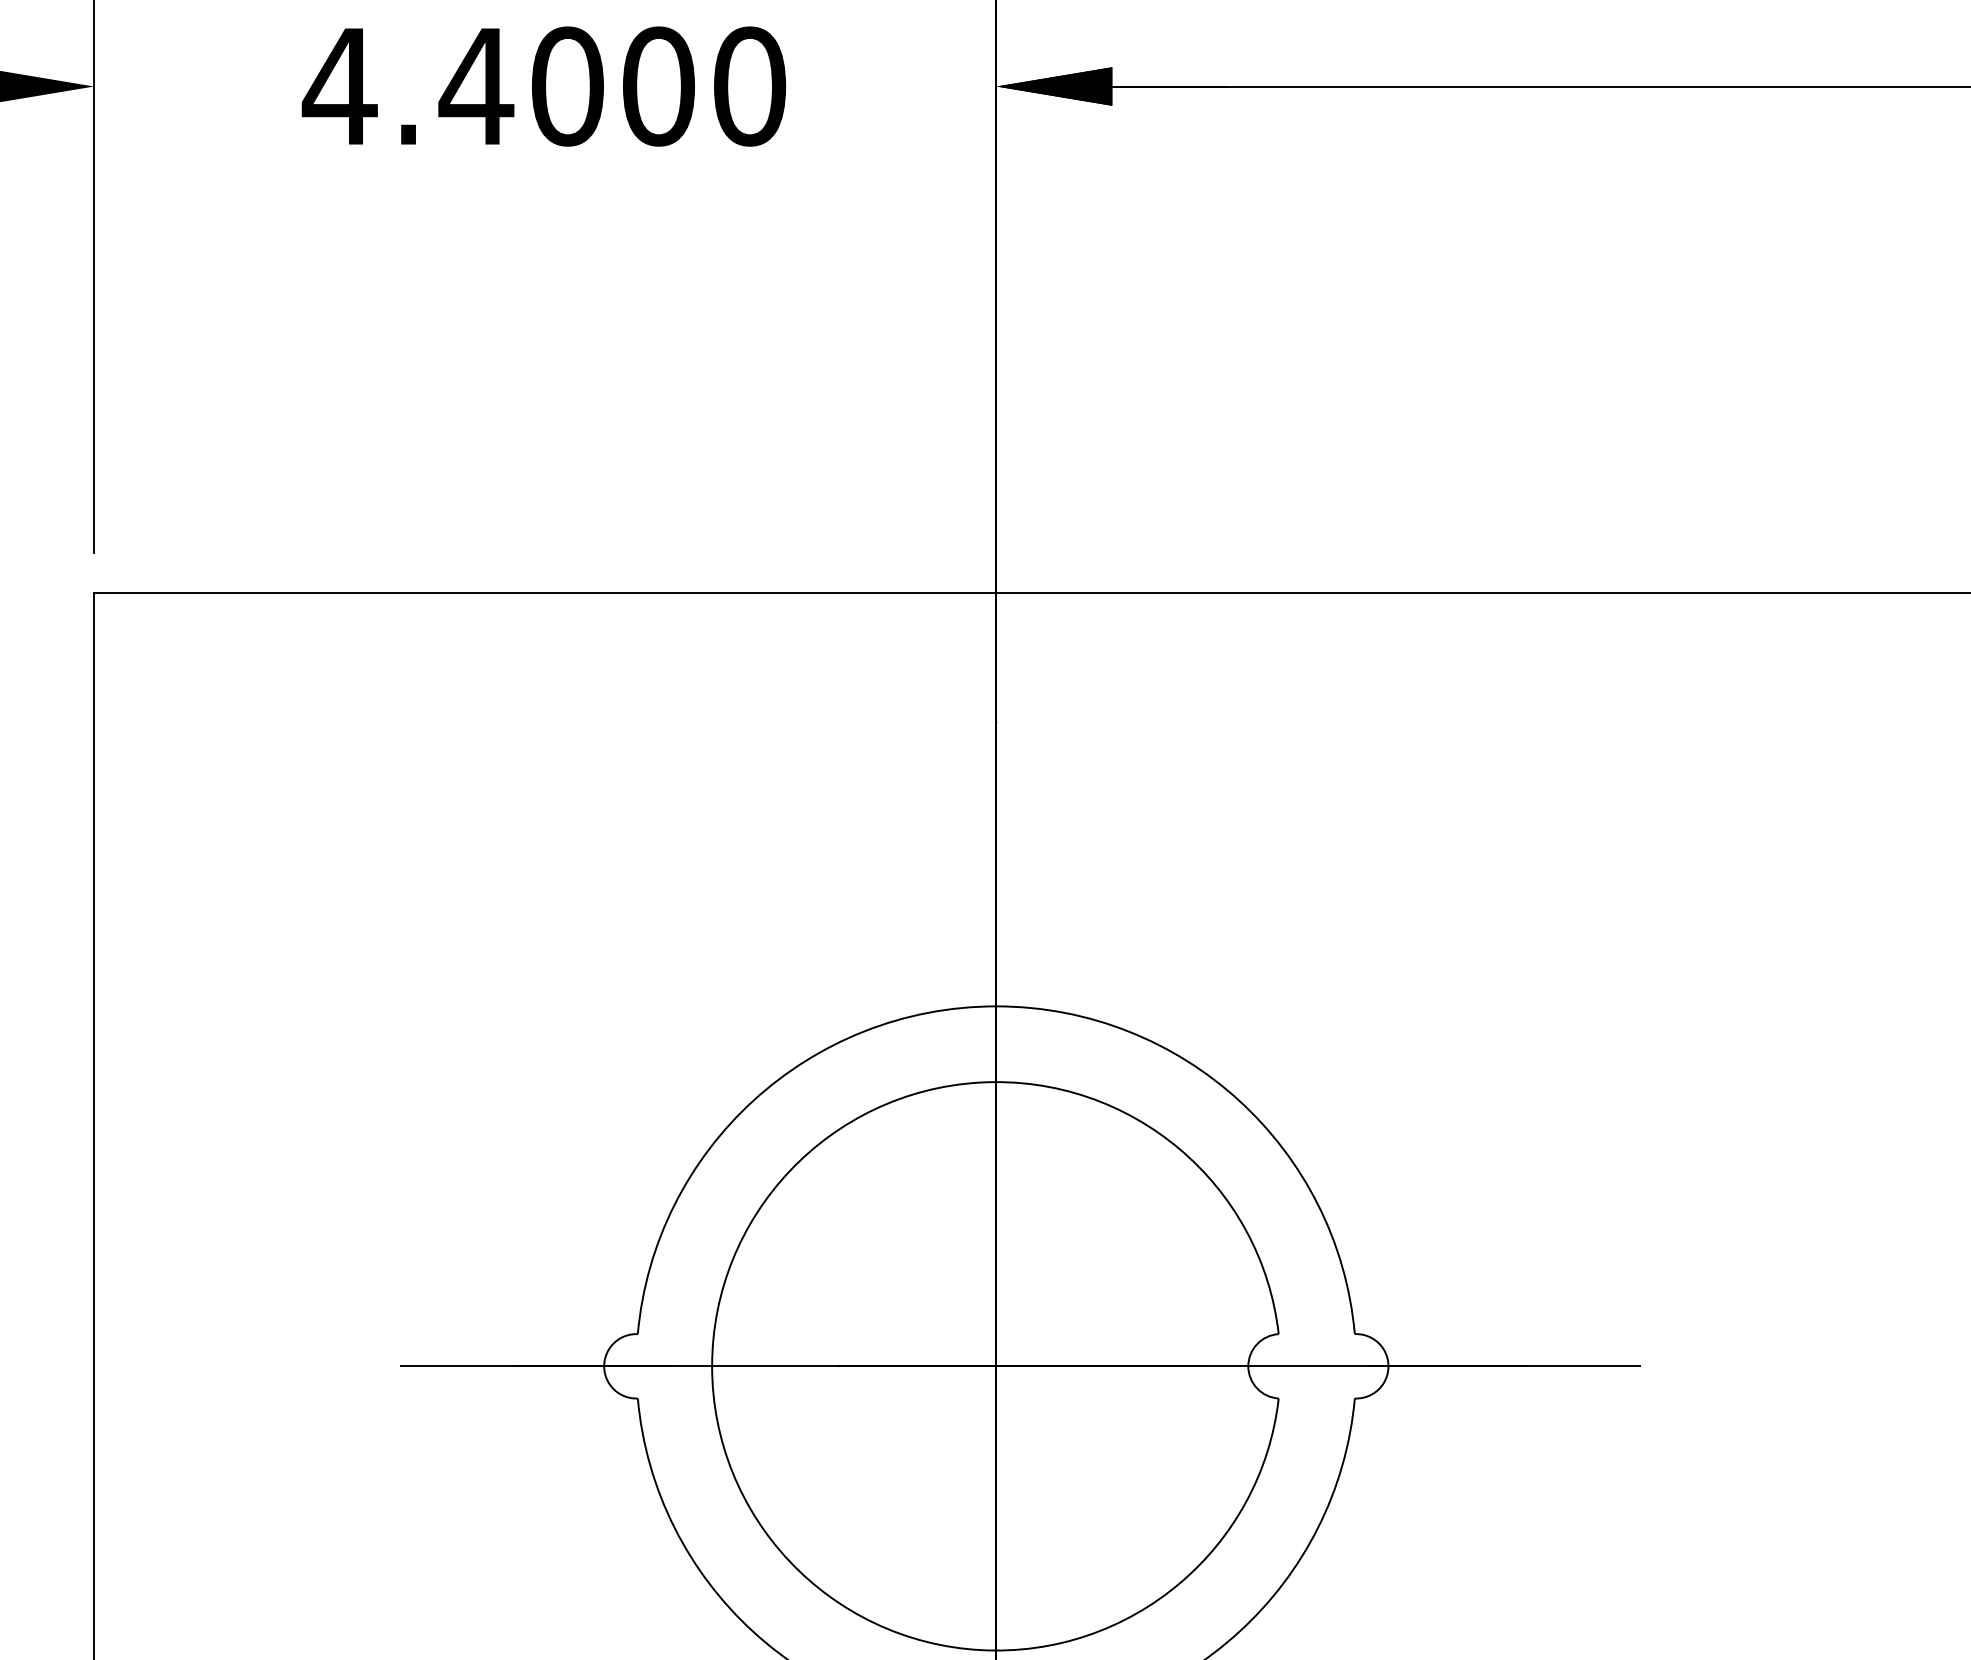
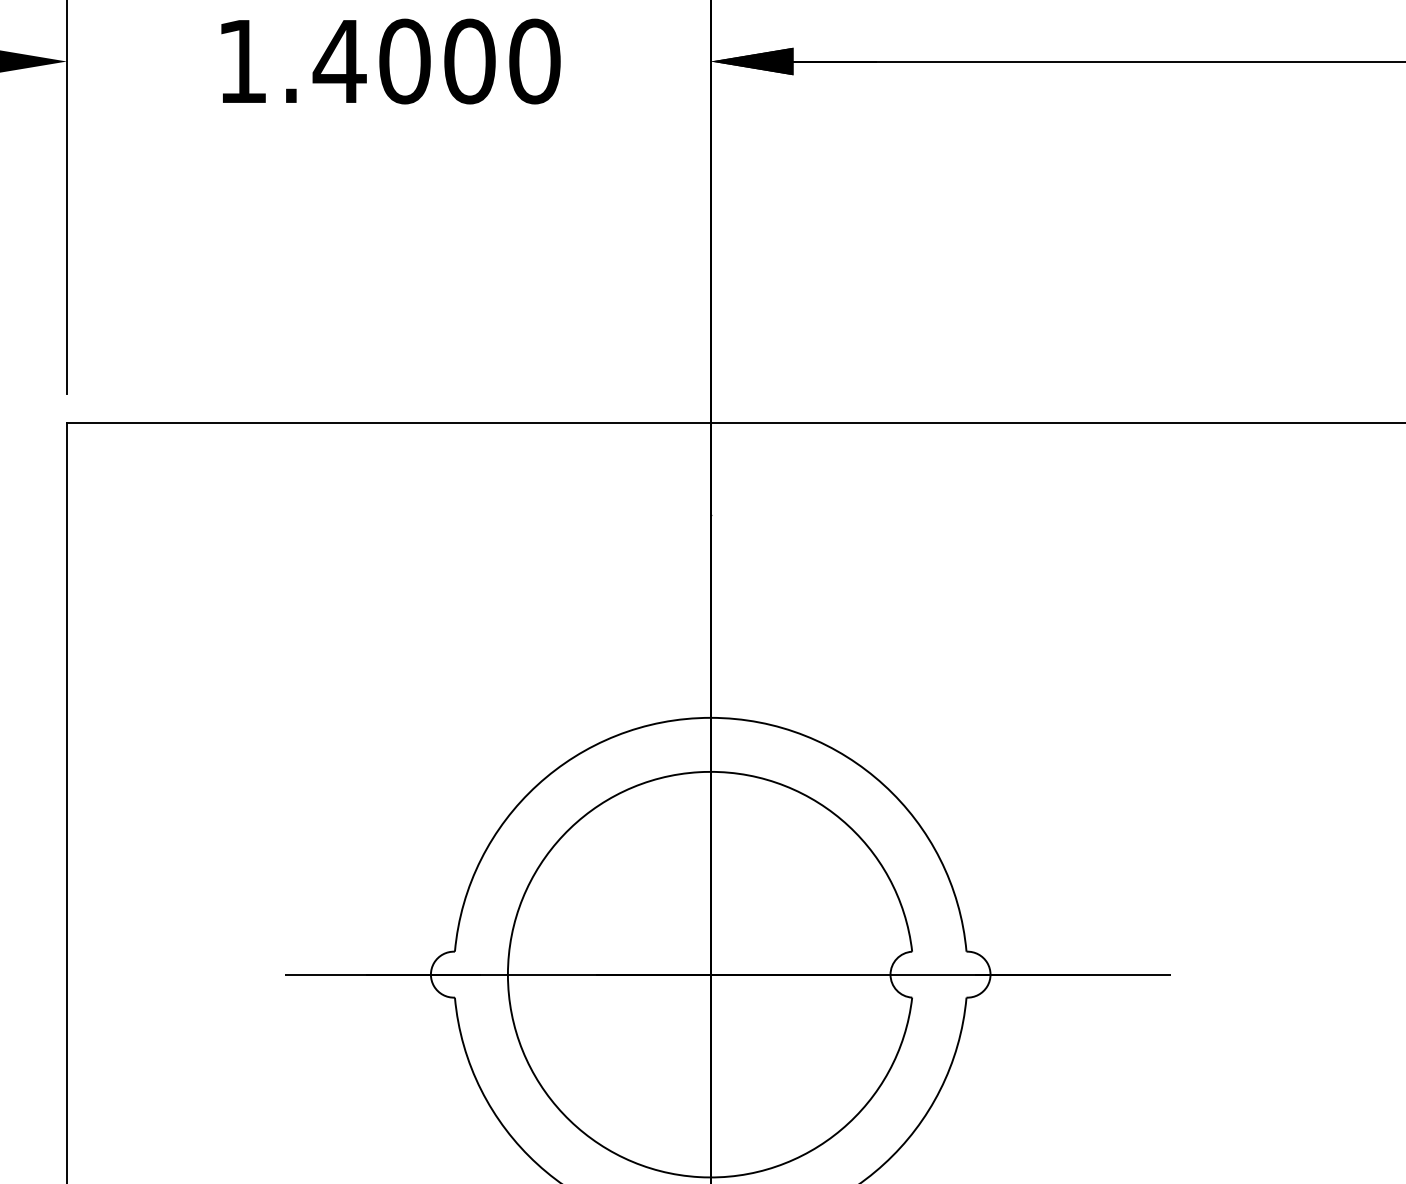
text: (339, 86) -> (242, 61), 4.4000 -> 1.4000

